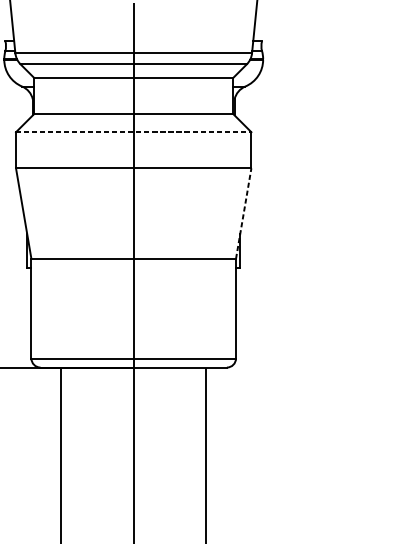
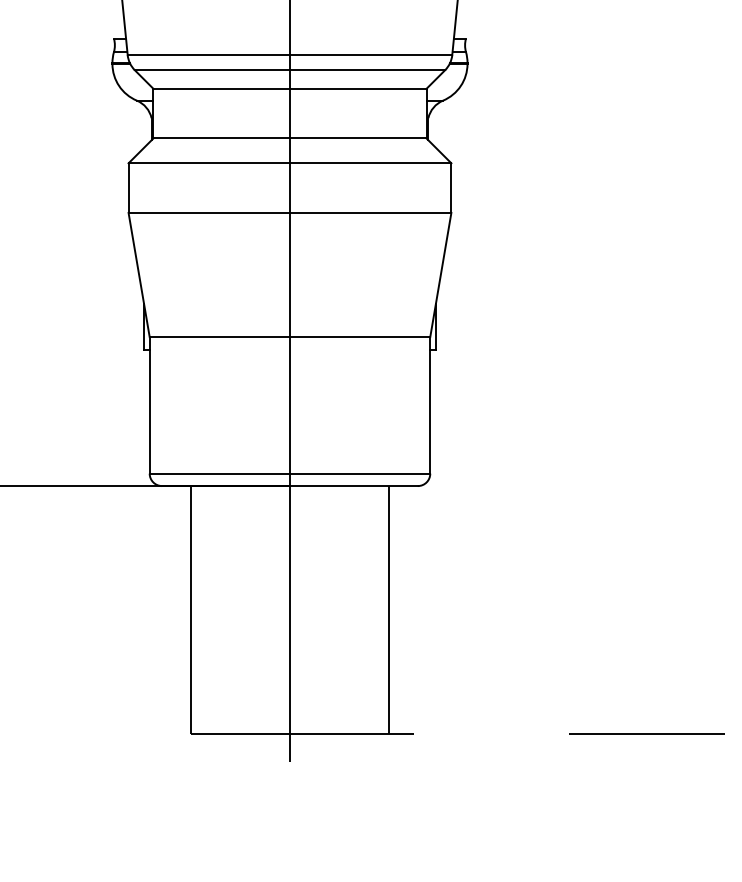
line: (134, 132) -> (290, 163), dashed -> solid
line: (243, 214) -> (440, 275), dashed -> solid

